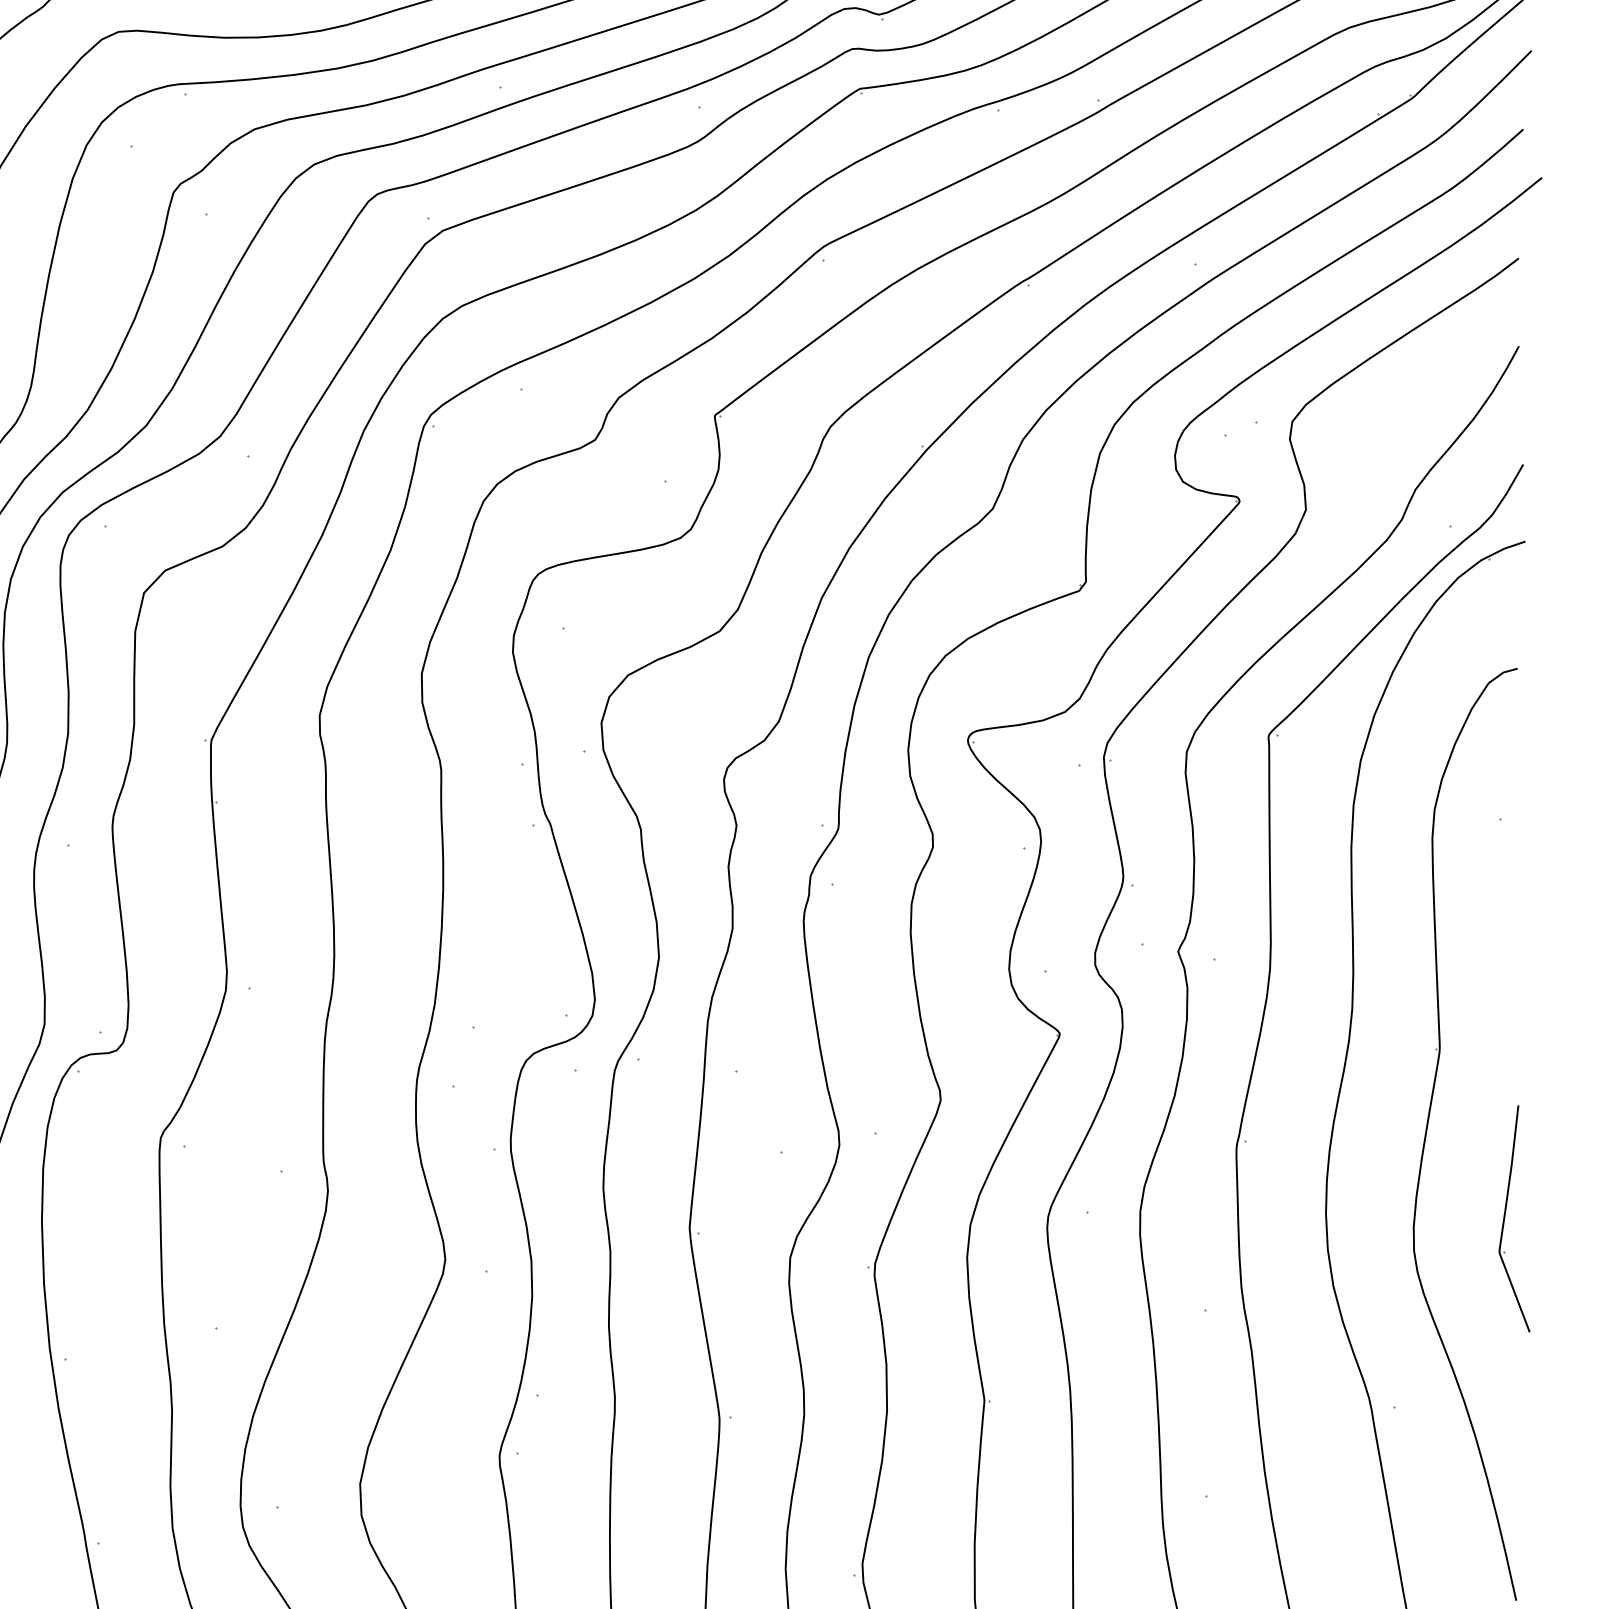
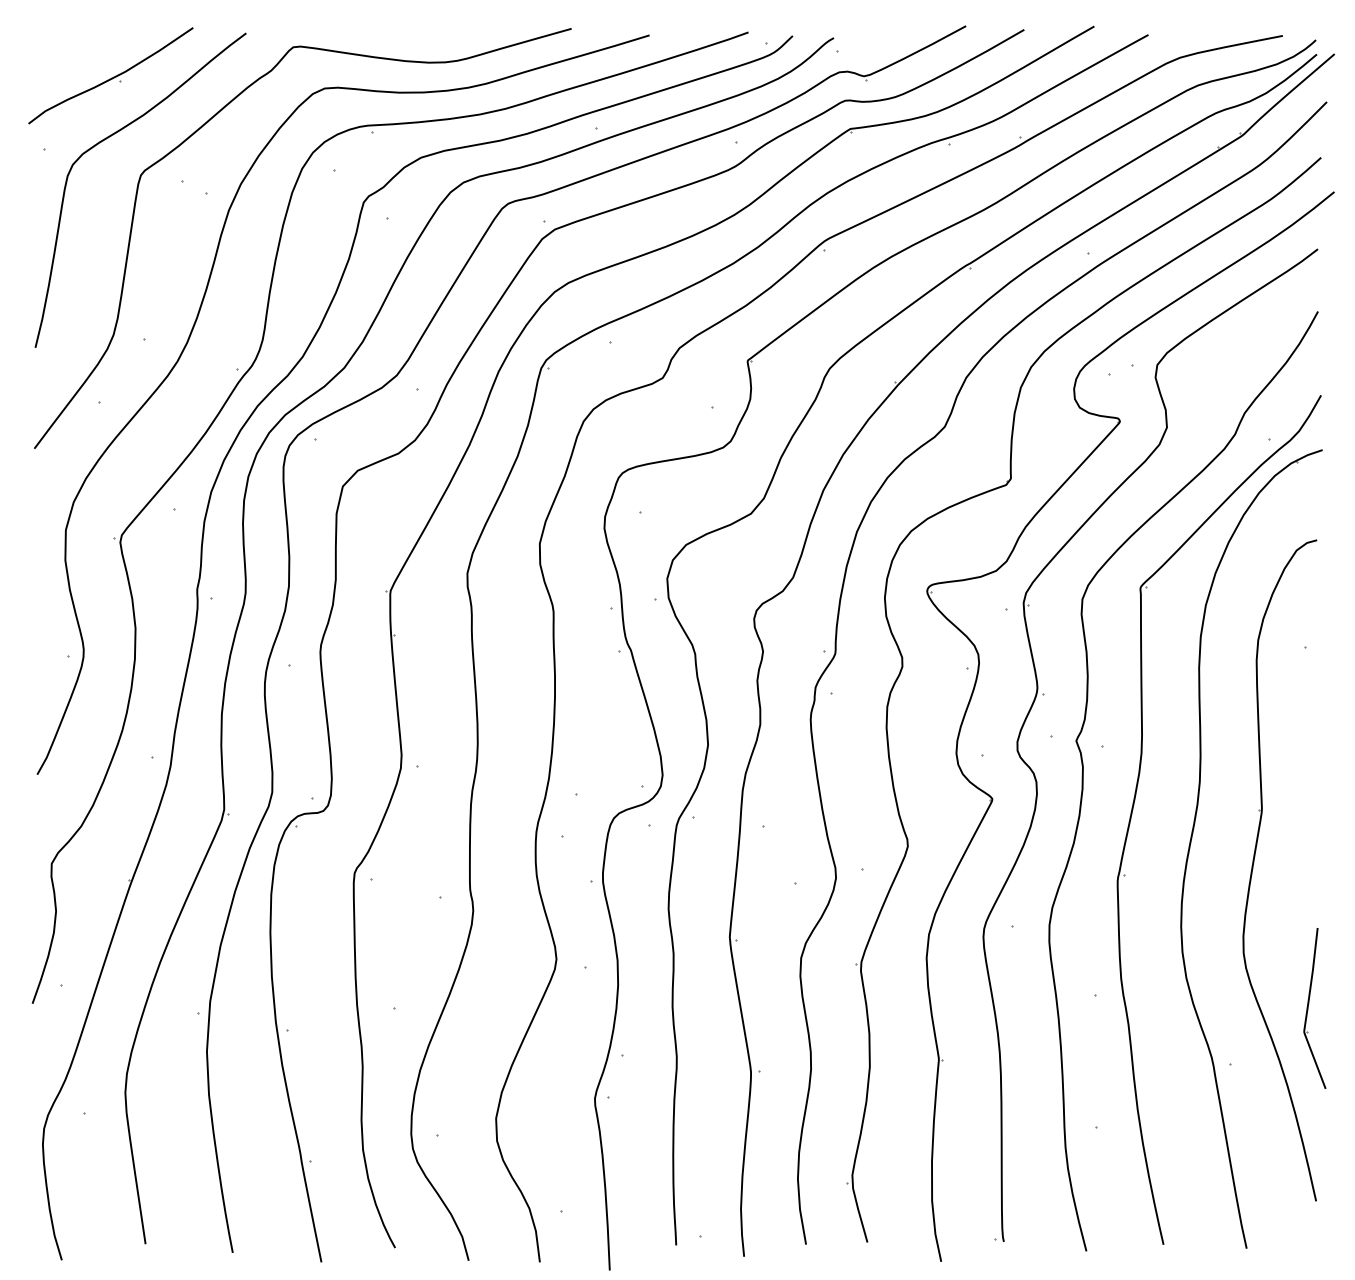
part: (1513, 1218) -> (1314, 1008), moved

